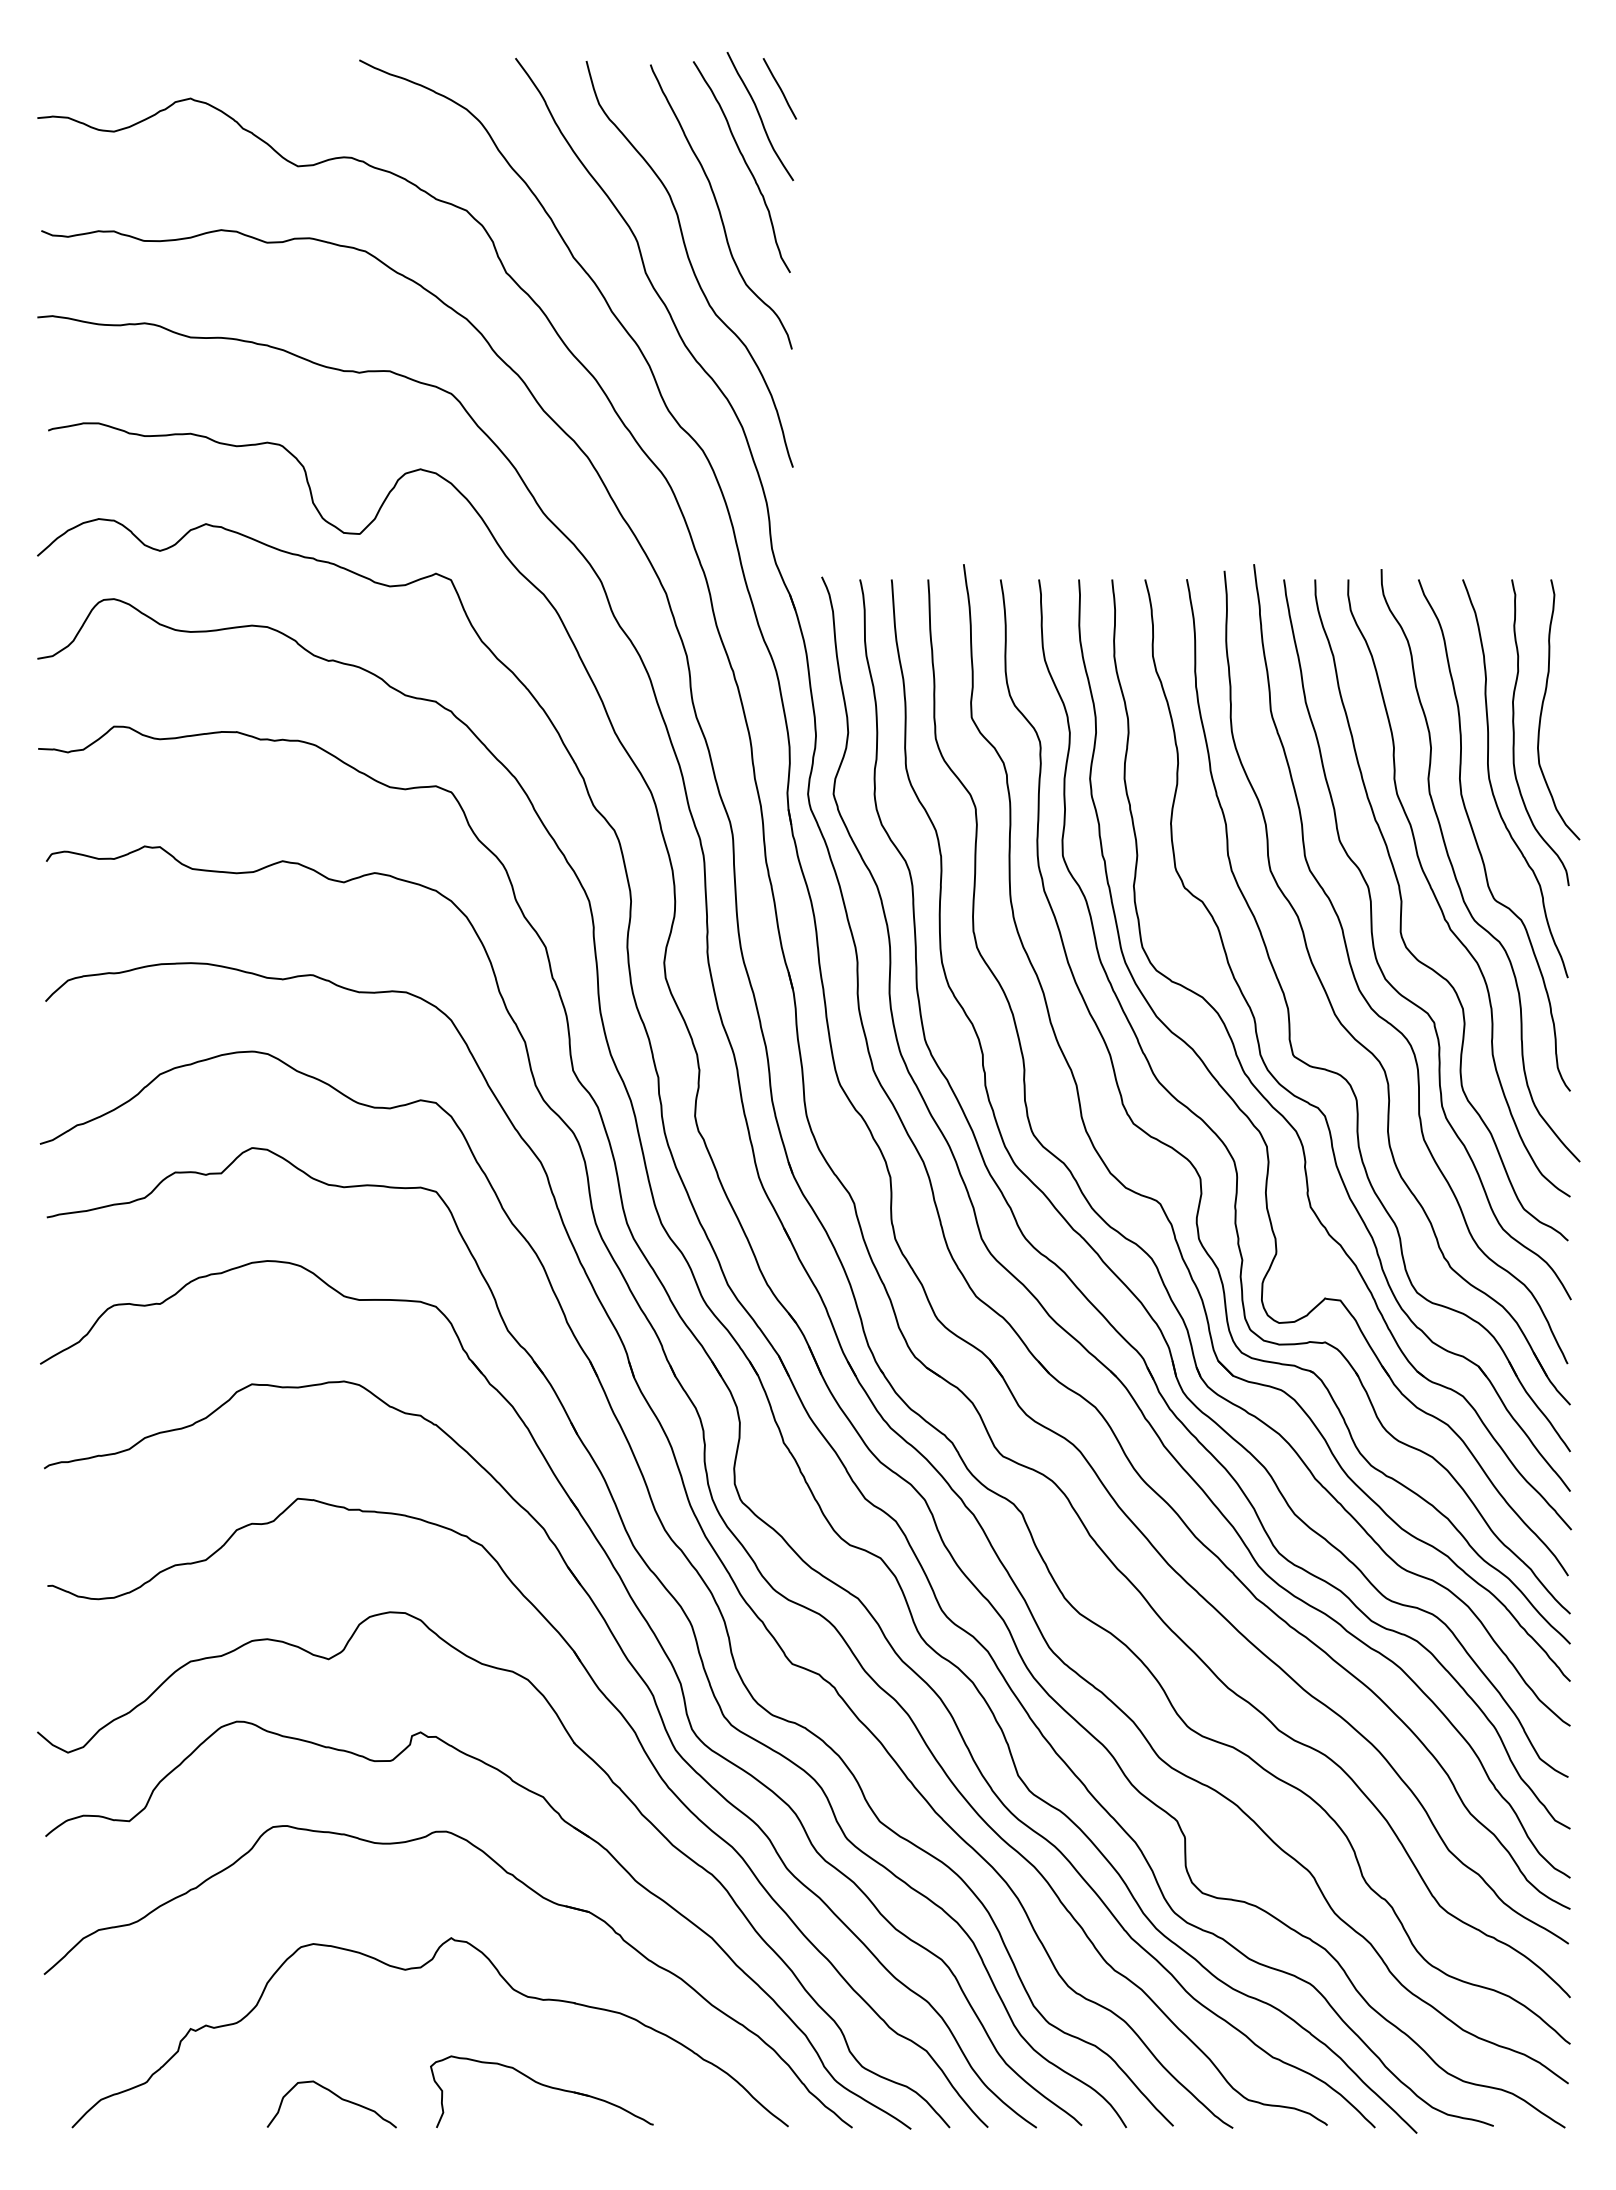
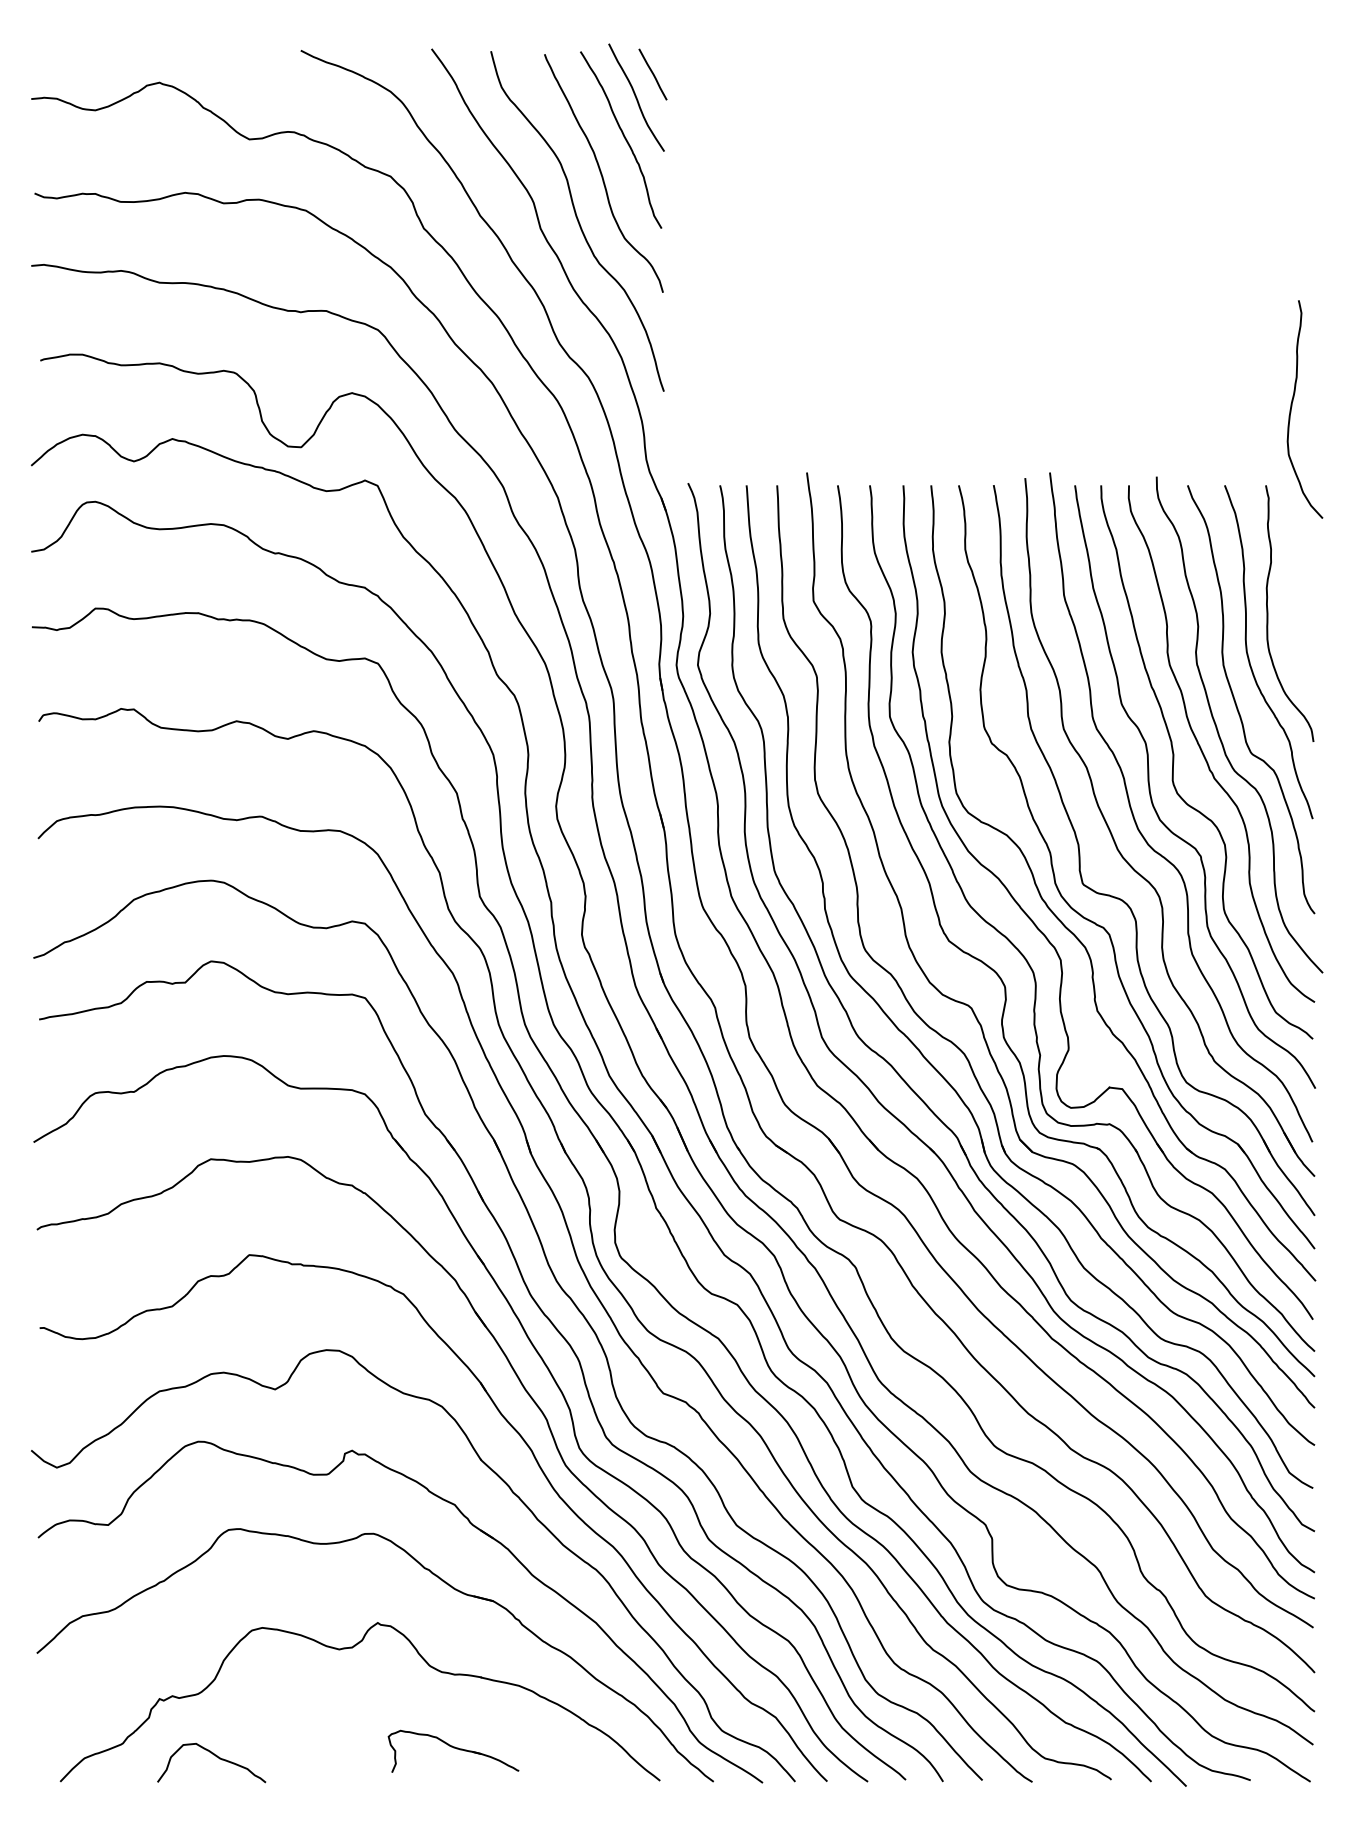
curve: (1543, 706) -> (1292, 406), moved
part: (541, 2091) -> (453, 1751), size x0.7
curve: (337, 2097) -> (216, 1757), moved

